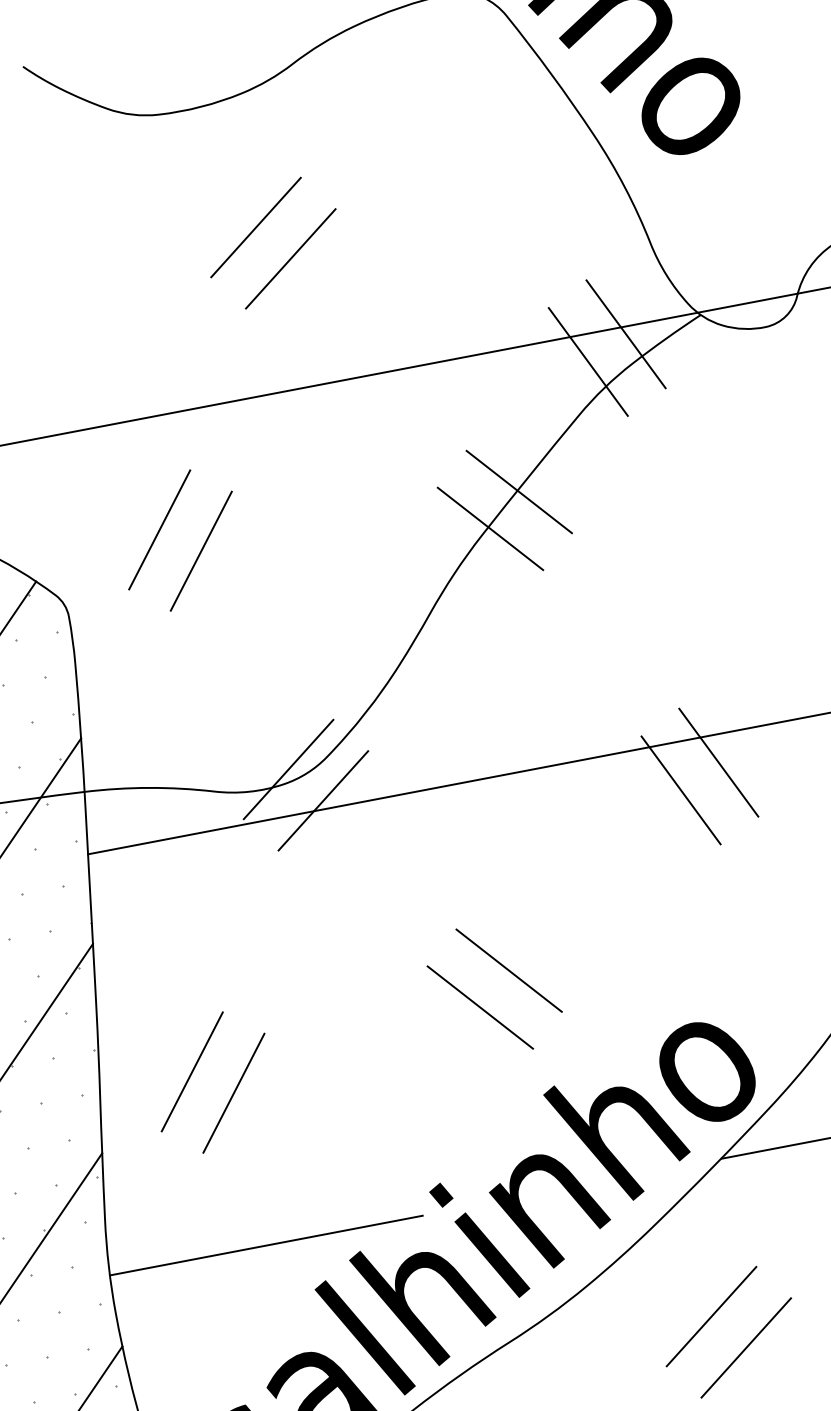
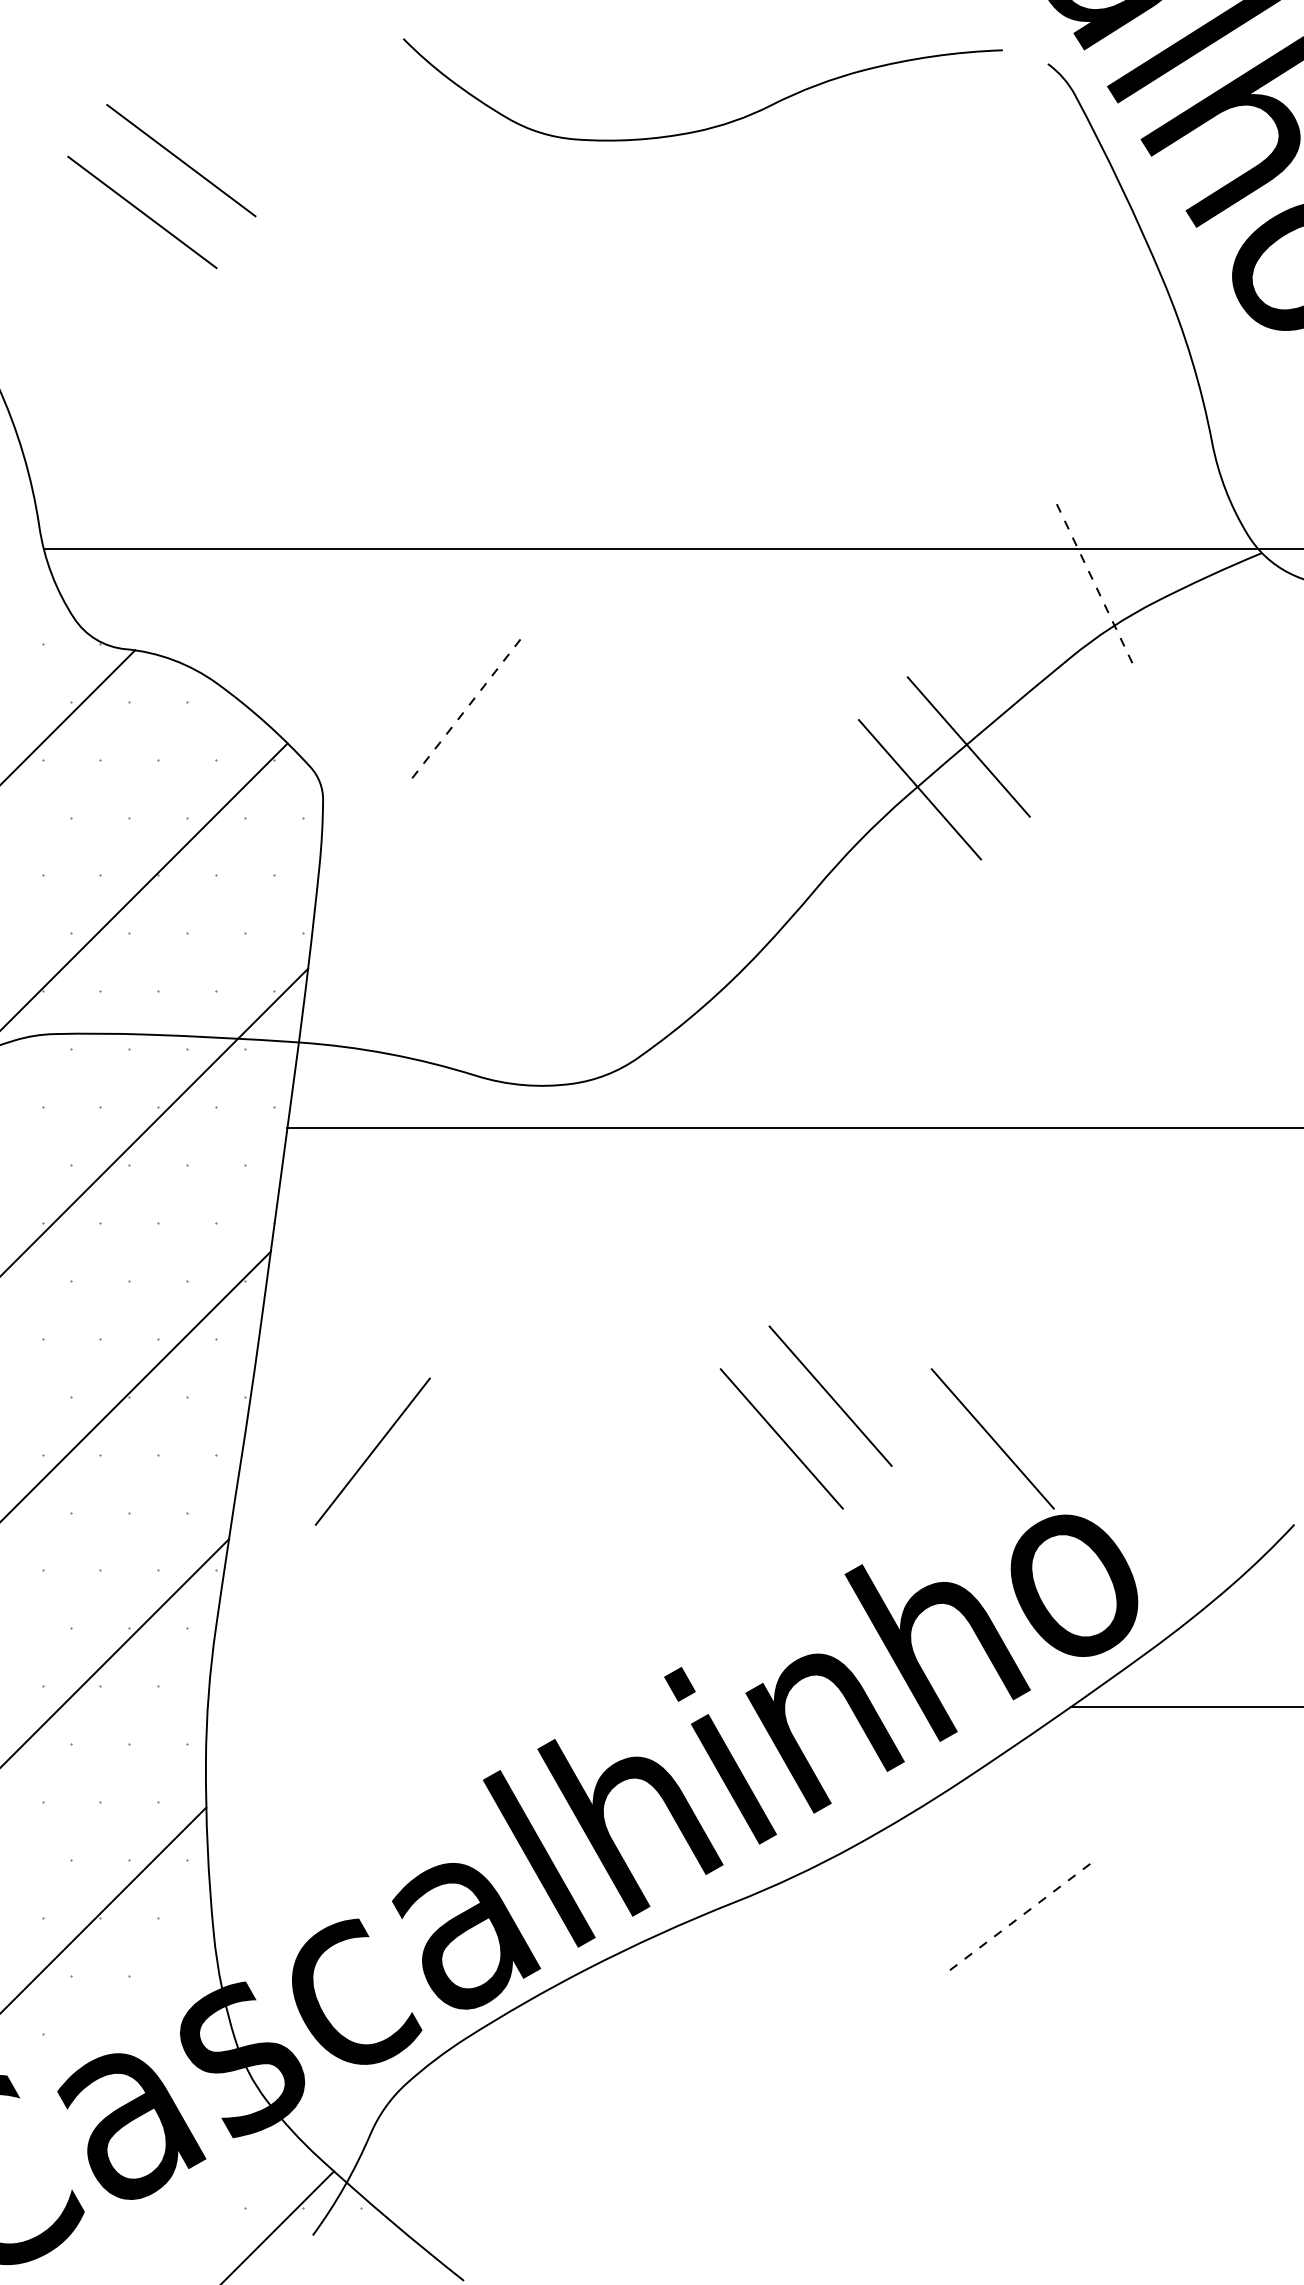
line: (255, 227) -> (678, 318), removed
line: (291, 259) -> (718, 370), removed
line: (626, 333) -> (1155, 559), removed
line: (588, 361) -> (1096, 587), solid -> dashed
line: (159, 530) -> (469, 705), solid -> dashed
line: (201, 550) -> (520, 744), removed
line: (718, 762) -> (1169, 1167), removed
line: (288, 769) -> (582, 1064), removed
line: (681, 790) -> (1111, 1195), removed
line: (323, 800) -> (621, 1116), removed
line: (629, 978) -> (992, 1438), added
line: (234, 1093) -> (424, 1491), removed
line: (266, 1245) -> (428, 1707), removed
line: (711, 1316) -> (1016, 1919), solid -> dashed
line: (746, 1347) -> (1055, 1971), removed

